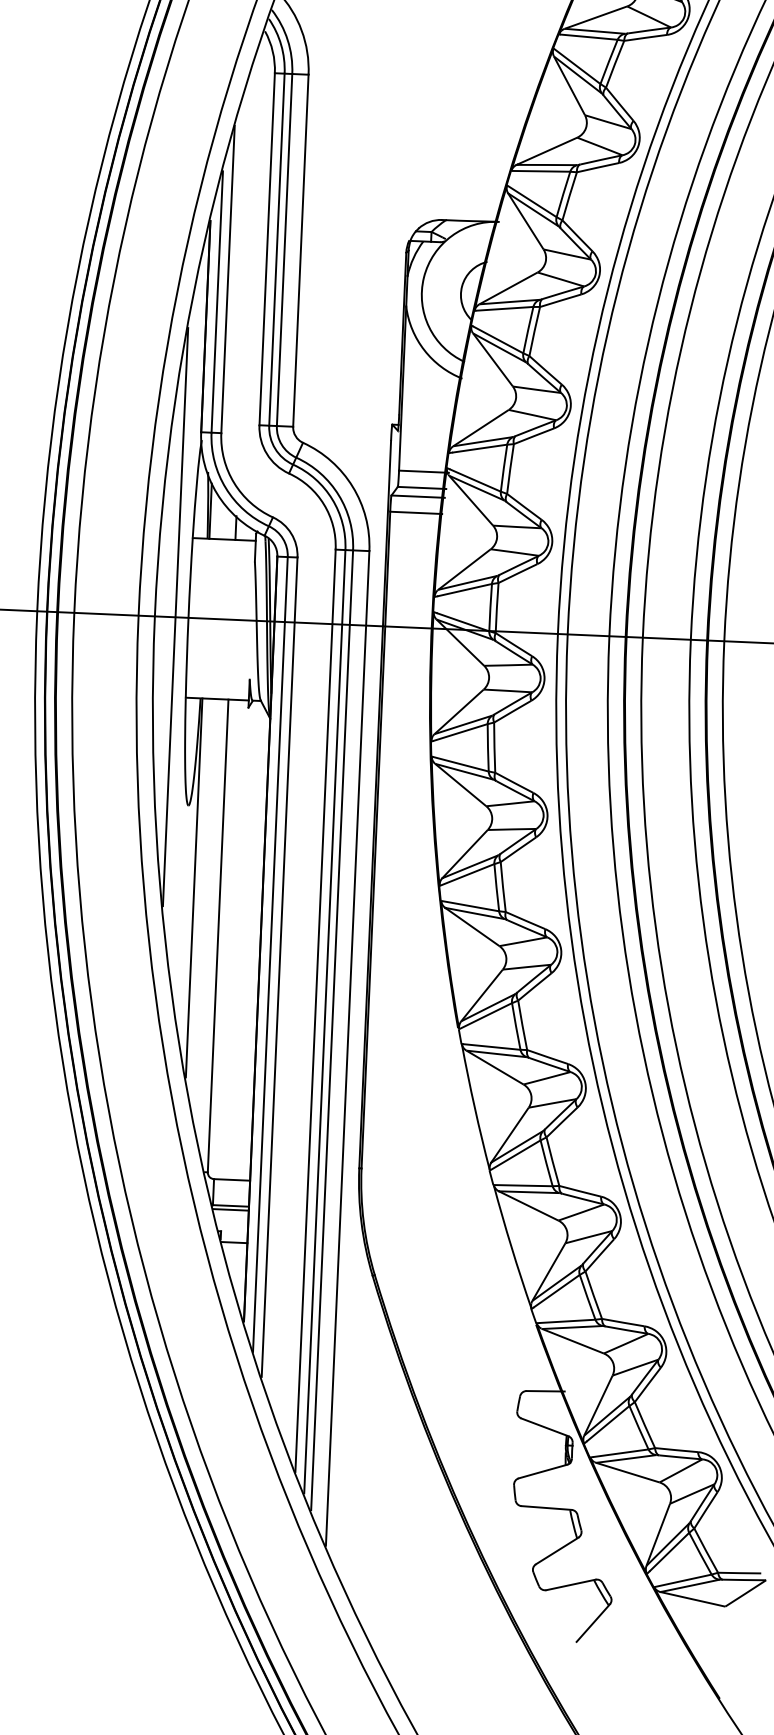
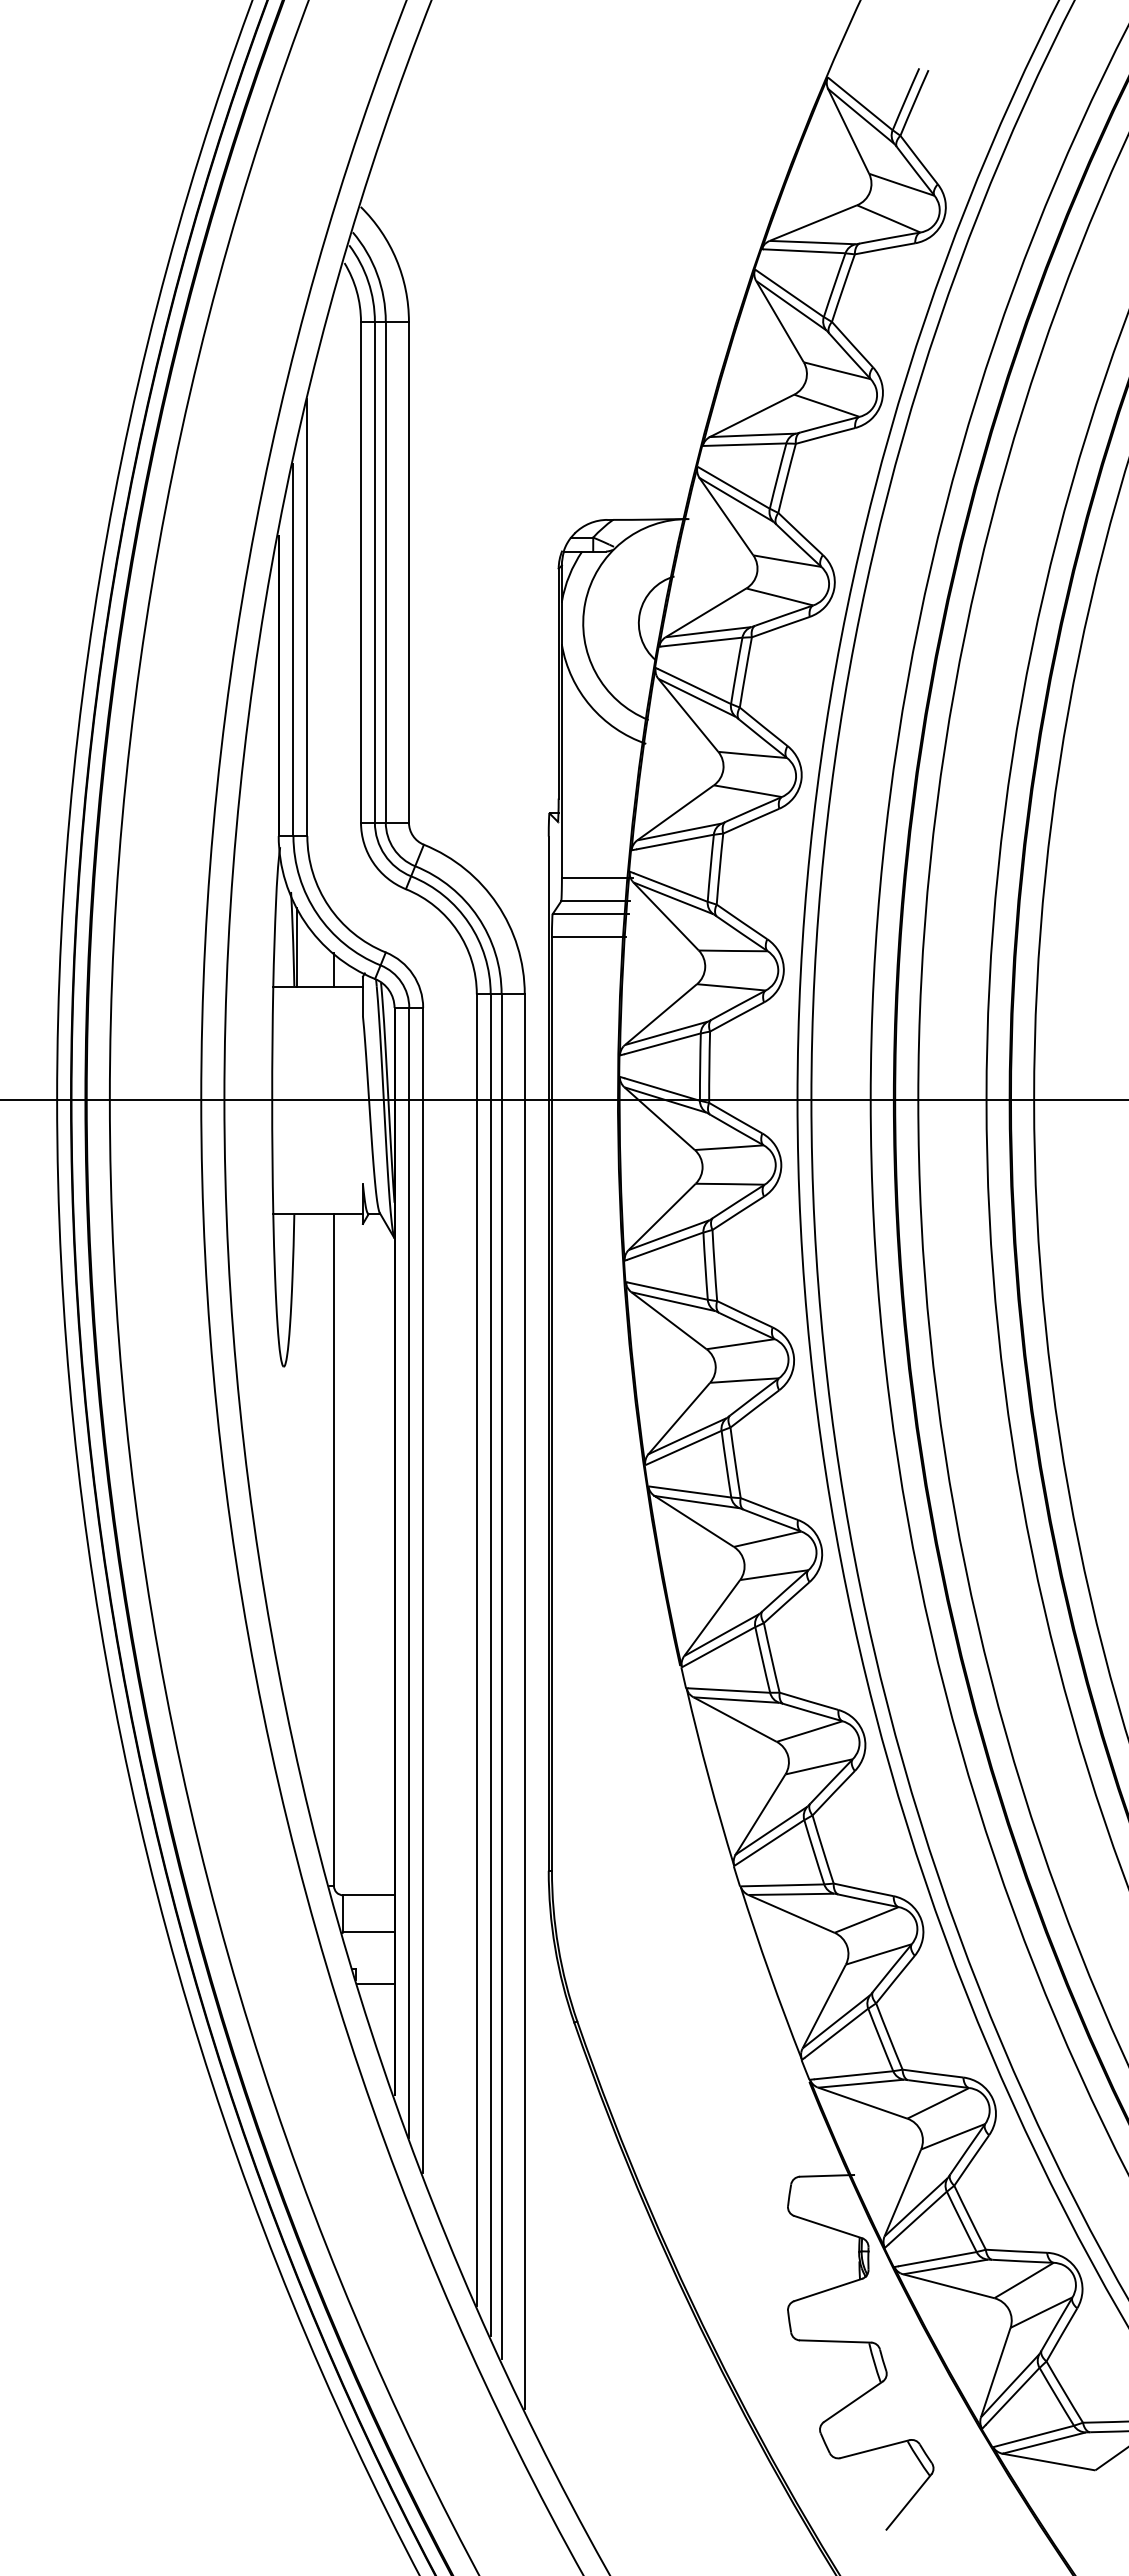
line: (175, 617) -> (253, 1100), removed
line: (193, 887) -> (296, 1482), removed
line: (231, 1209) -> (369, 1937), removed

